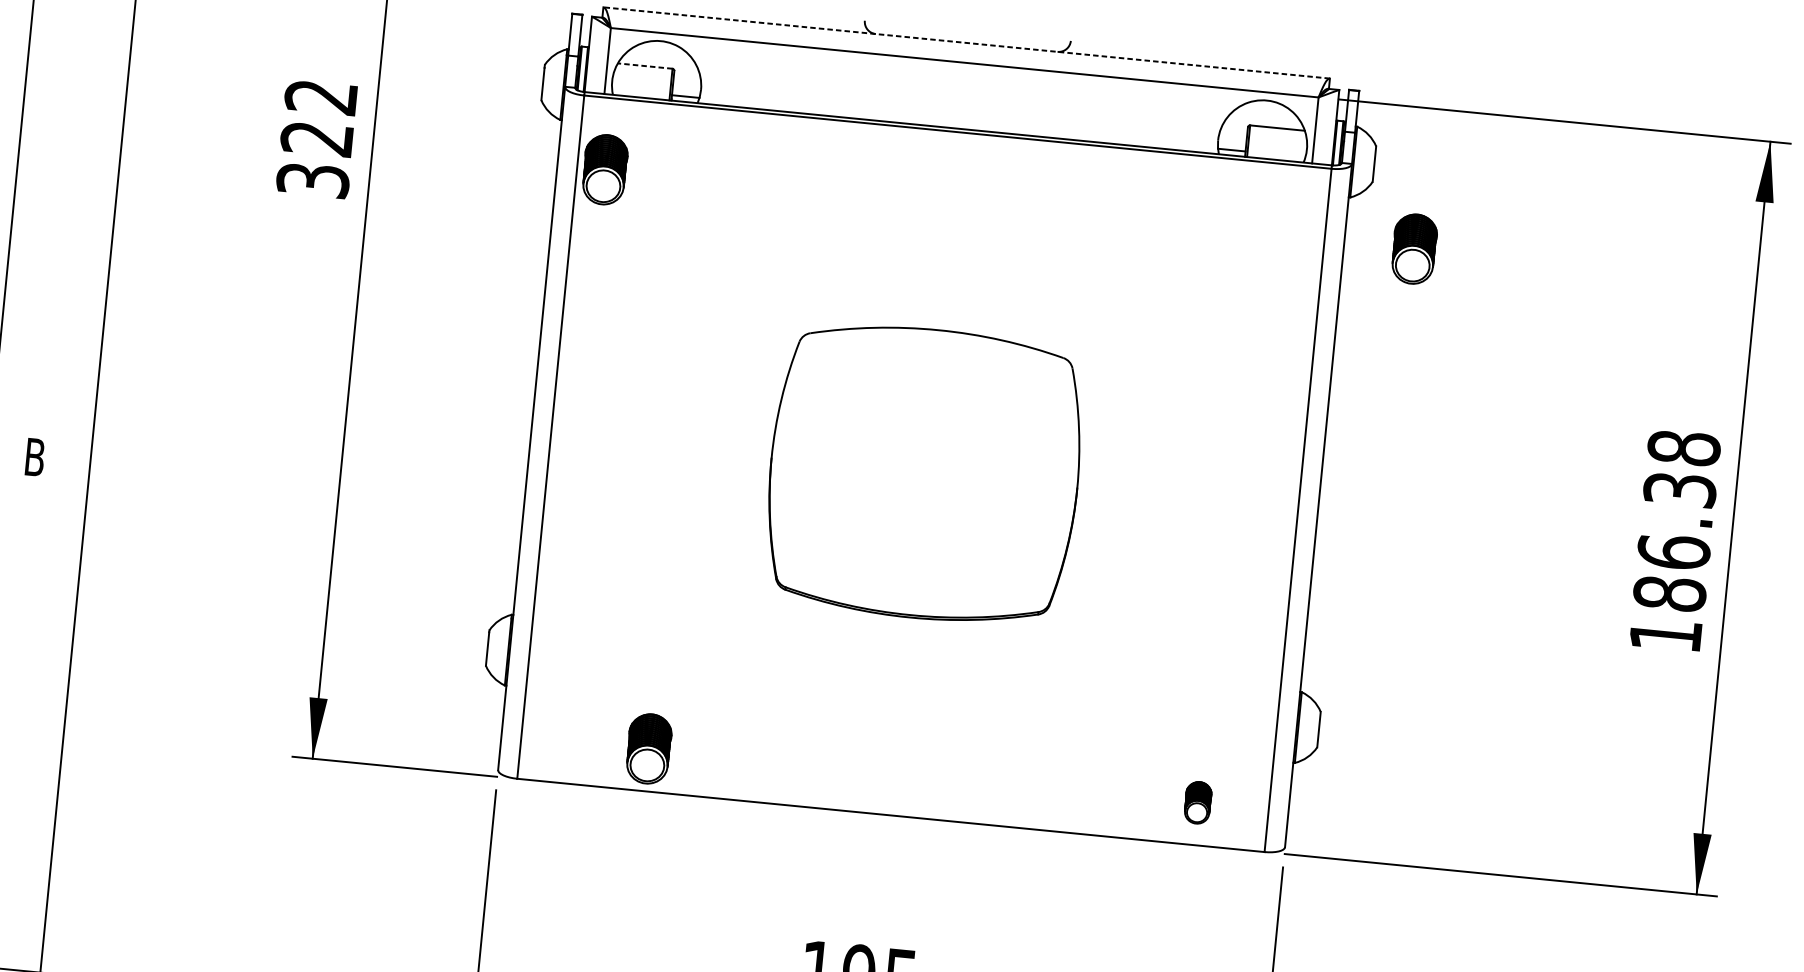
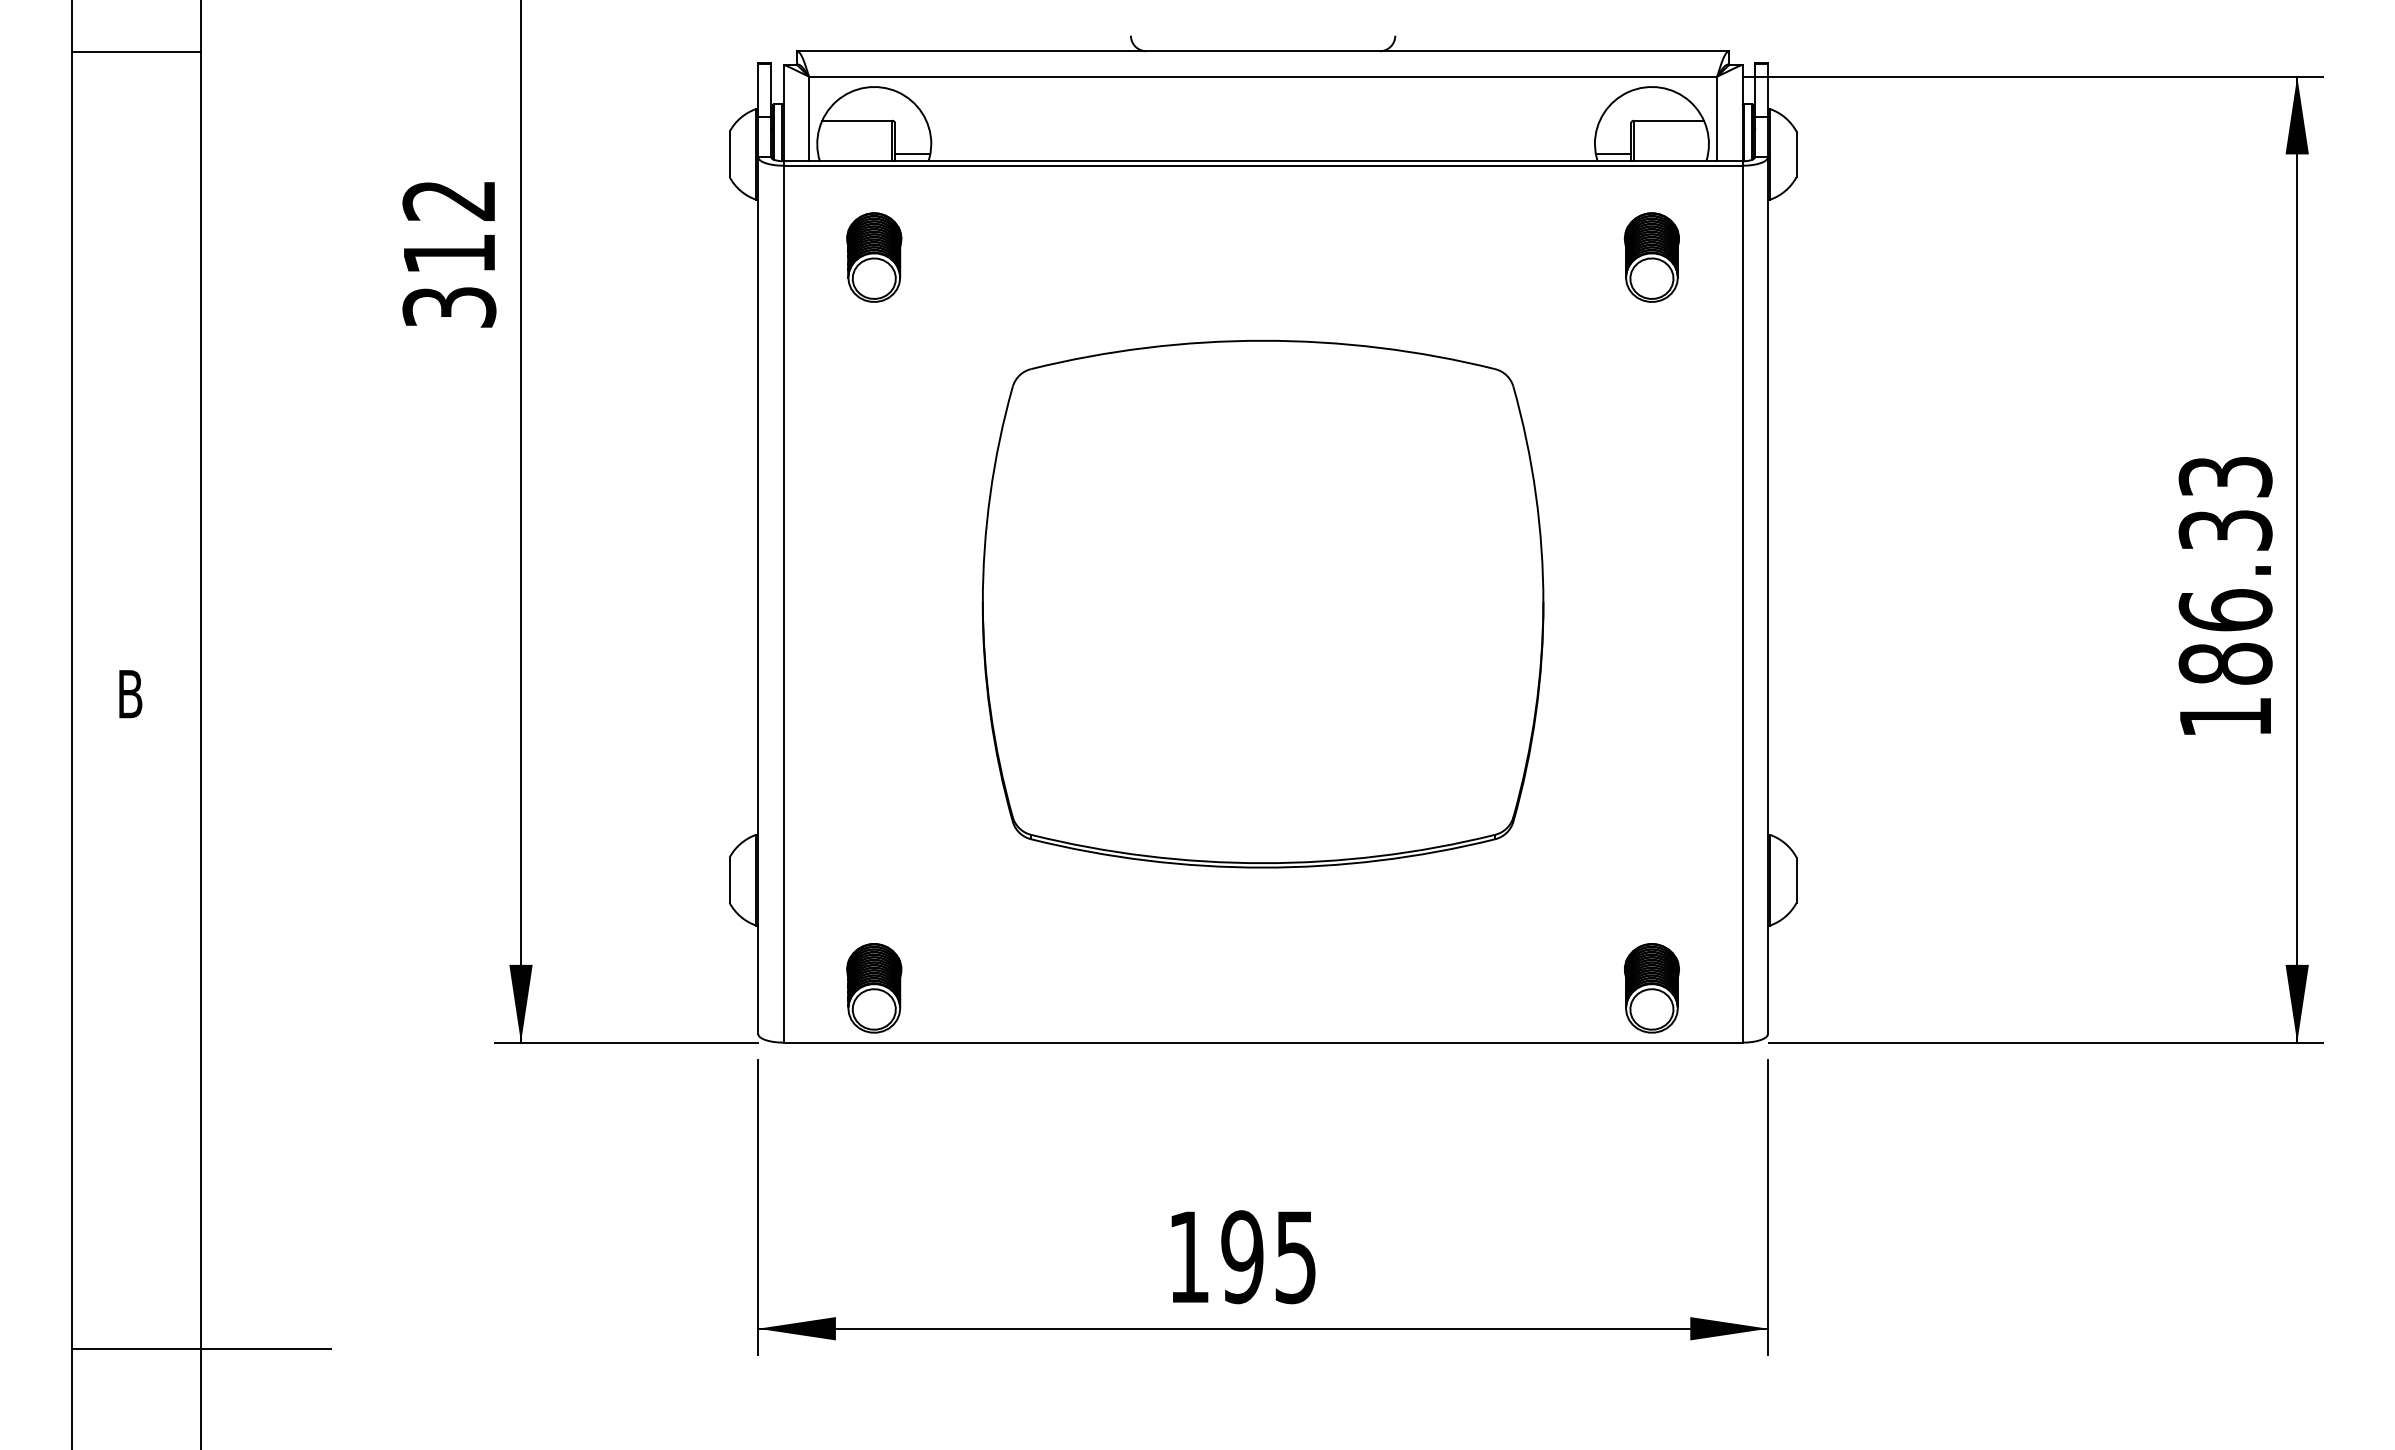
line: (966, 43) -> (1262, 51), dashed -> solid
line: (644, 65) -> (856, 120), dashed -> solid
text: (316, 139) -> (448, 254), 322 -> 312
part: (605, 169) -> (874, 257), moved
part: (1414, 249) -> (1651, 257), moved
text: (1684, 447) -> (2225, 476), 186.38 -> 186.33
part: (923, 473) -> (1262, 604), size x1.43
part: (649, 749) -> (874, 988), moved
part: (1197, 802) -> (1651, 988), size x1.67

